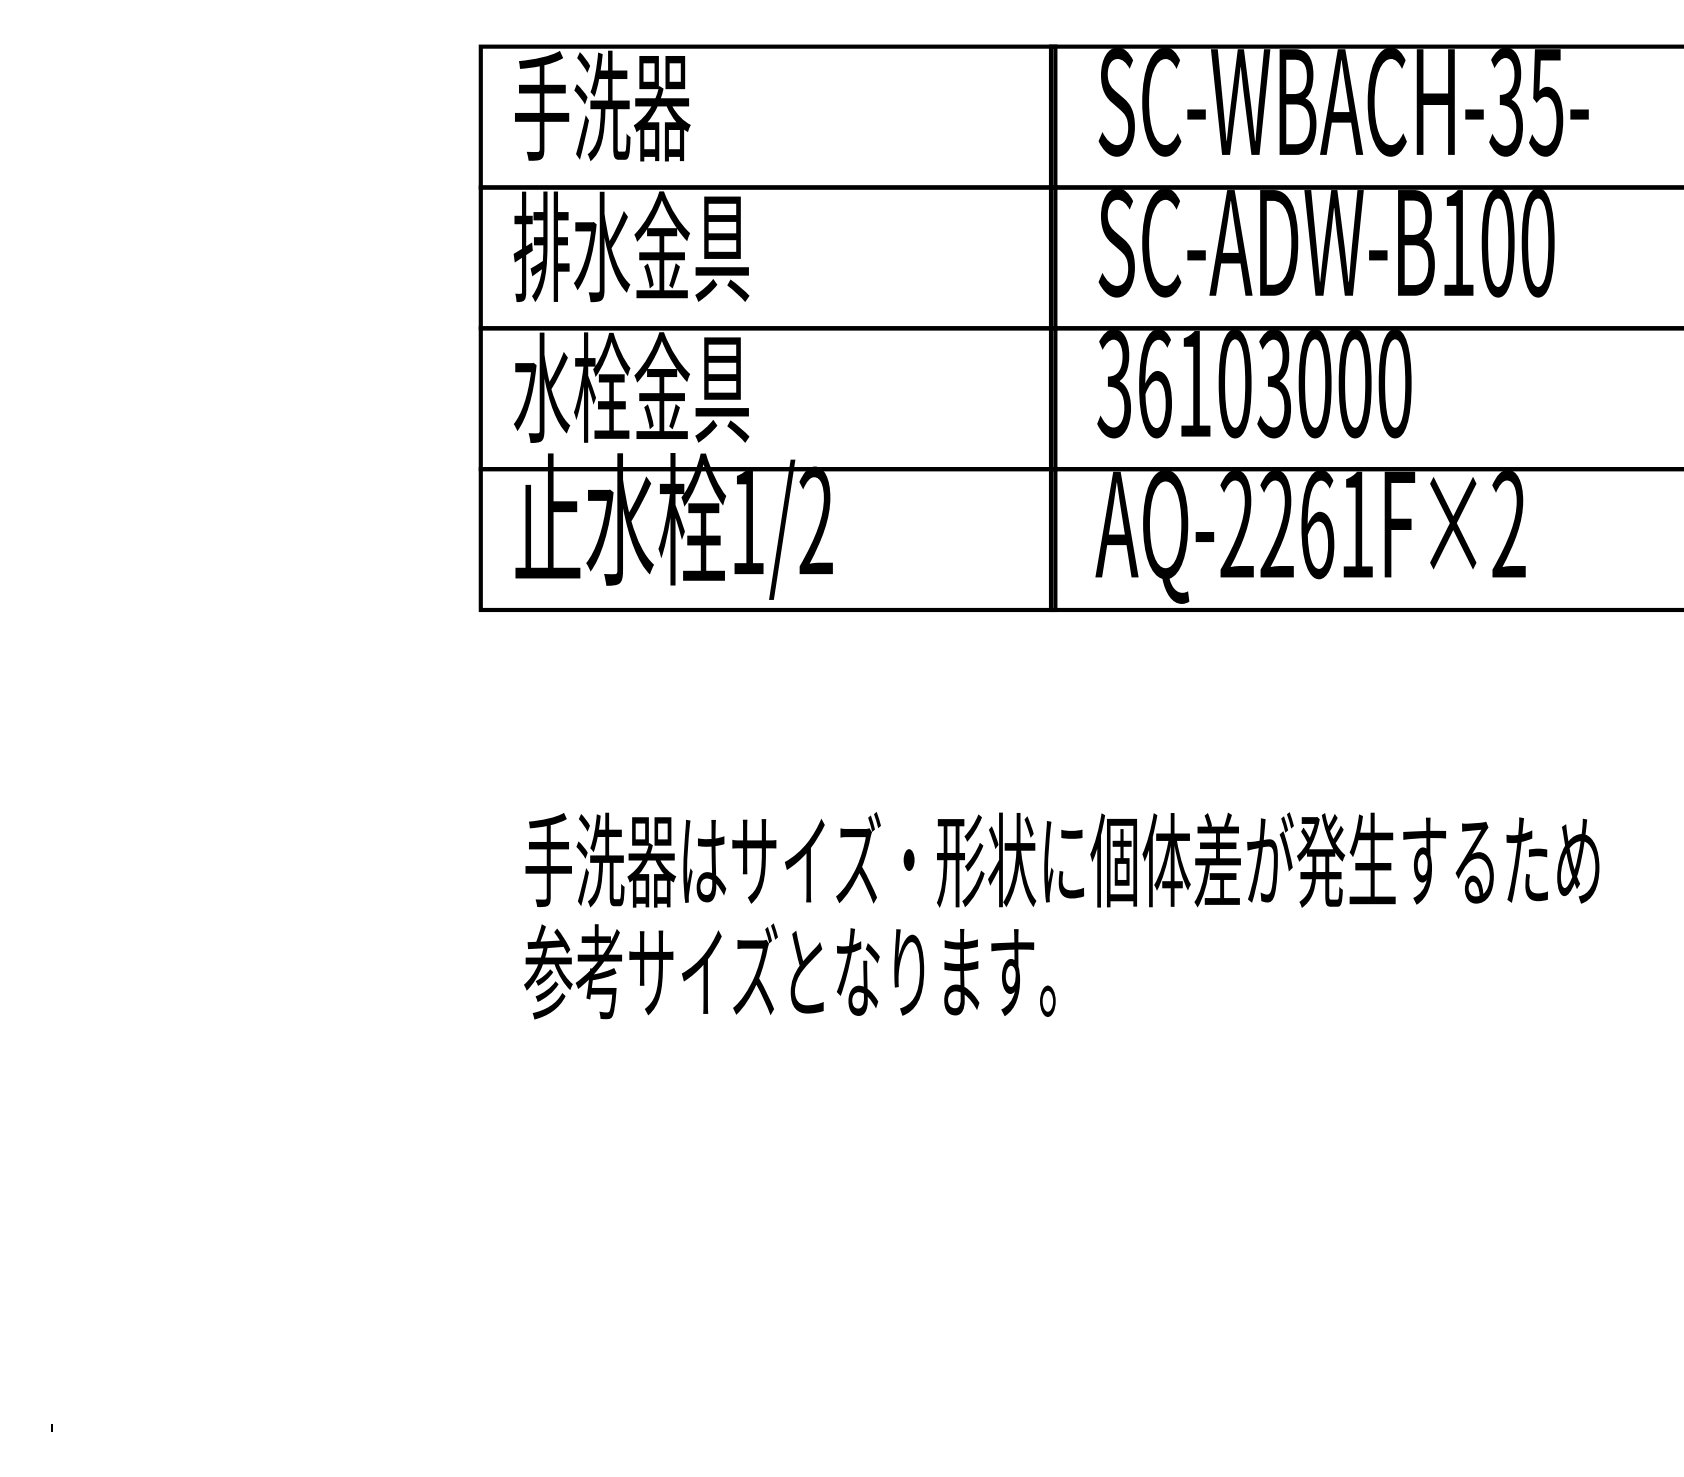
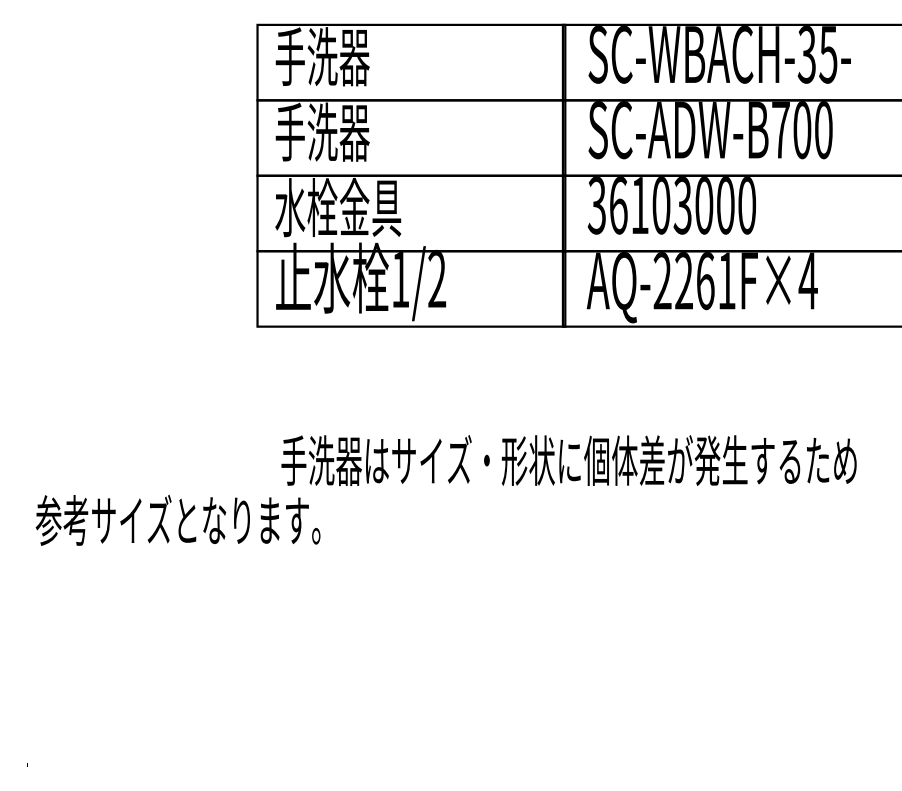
text: (1457, 243) -> (780, 130), SC-ADW-B100 -> SC-ADW-B700
text: (631, 245) -> (338, 131), 排水金具 -> 手洗器
text: (1507, 523) -> (807, 280), AQ-2261F×2 -> AQ-2261F×4
text: (788, 969) -> (177, 519), moved

